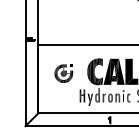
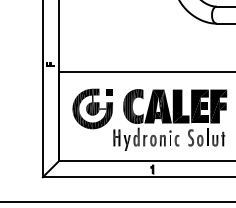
part: (63, 73) -> (92, 108), size x1.67

